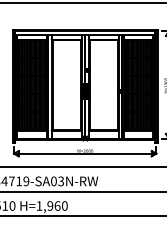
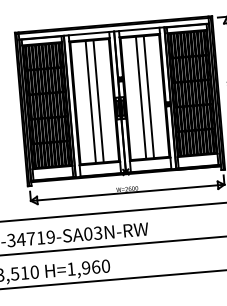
line: (63, 84) -> (90, 101), added
line: (69, 84) -> (98, 100), added
line: (100, 84) -> (140, 96), added
line: (106, 84) -> (148, 96), added

